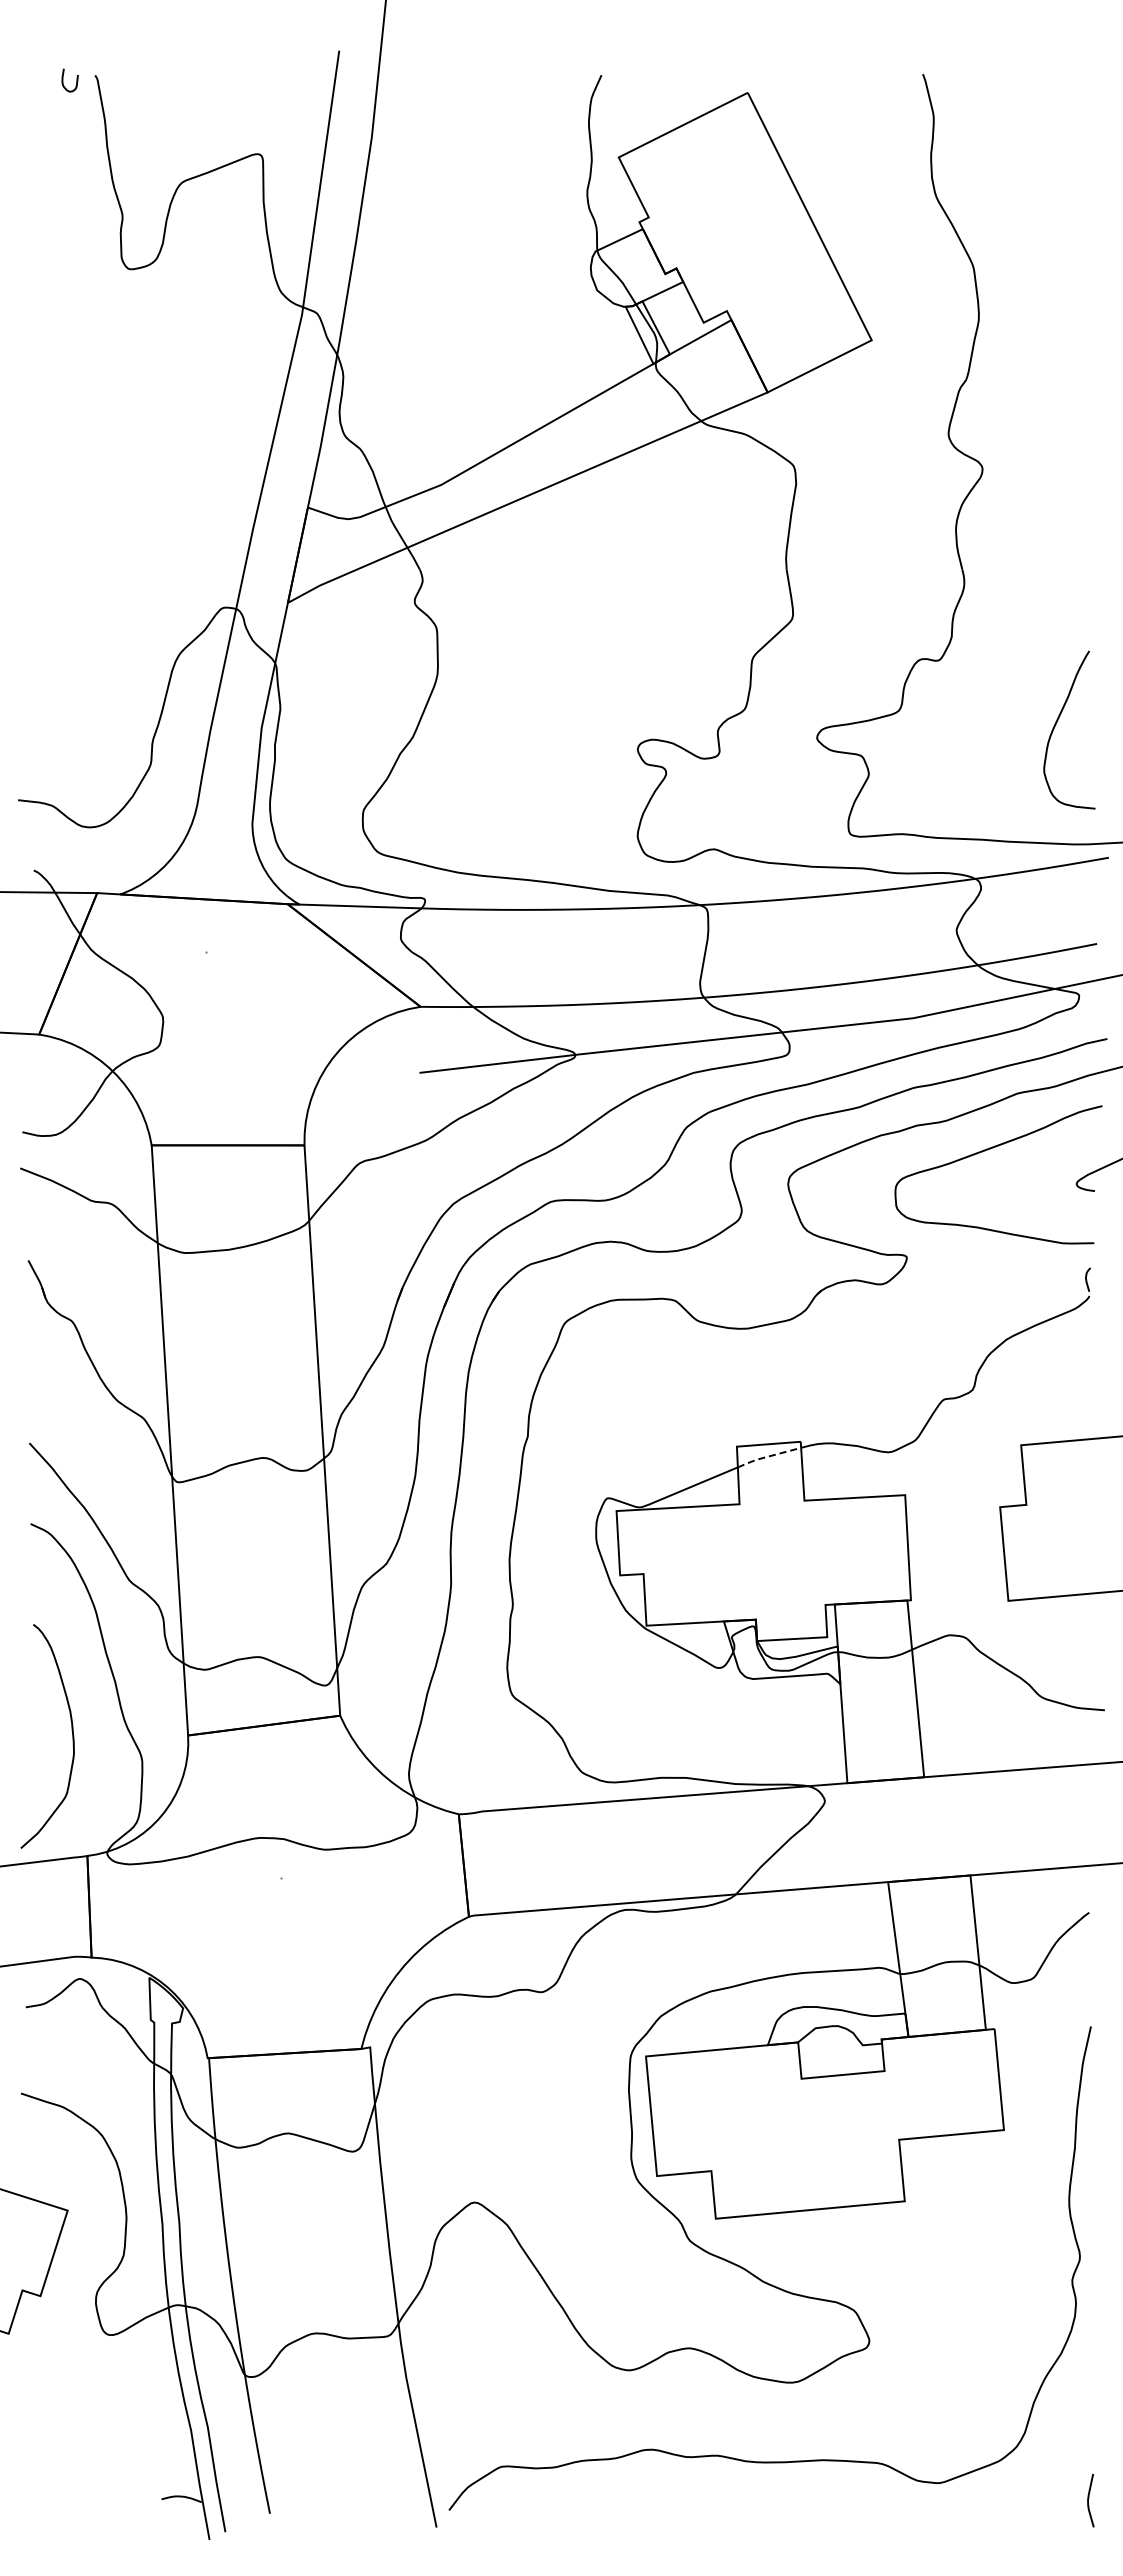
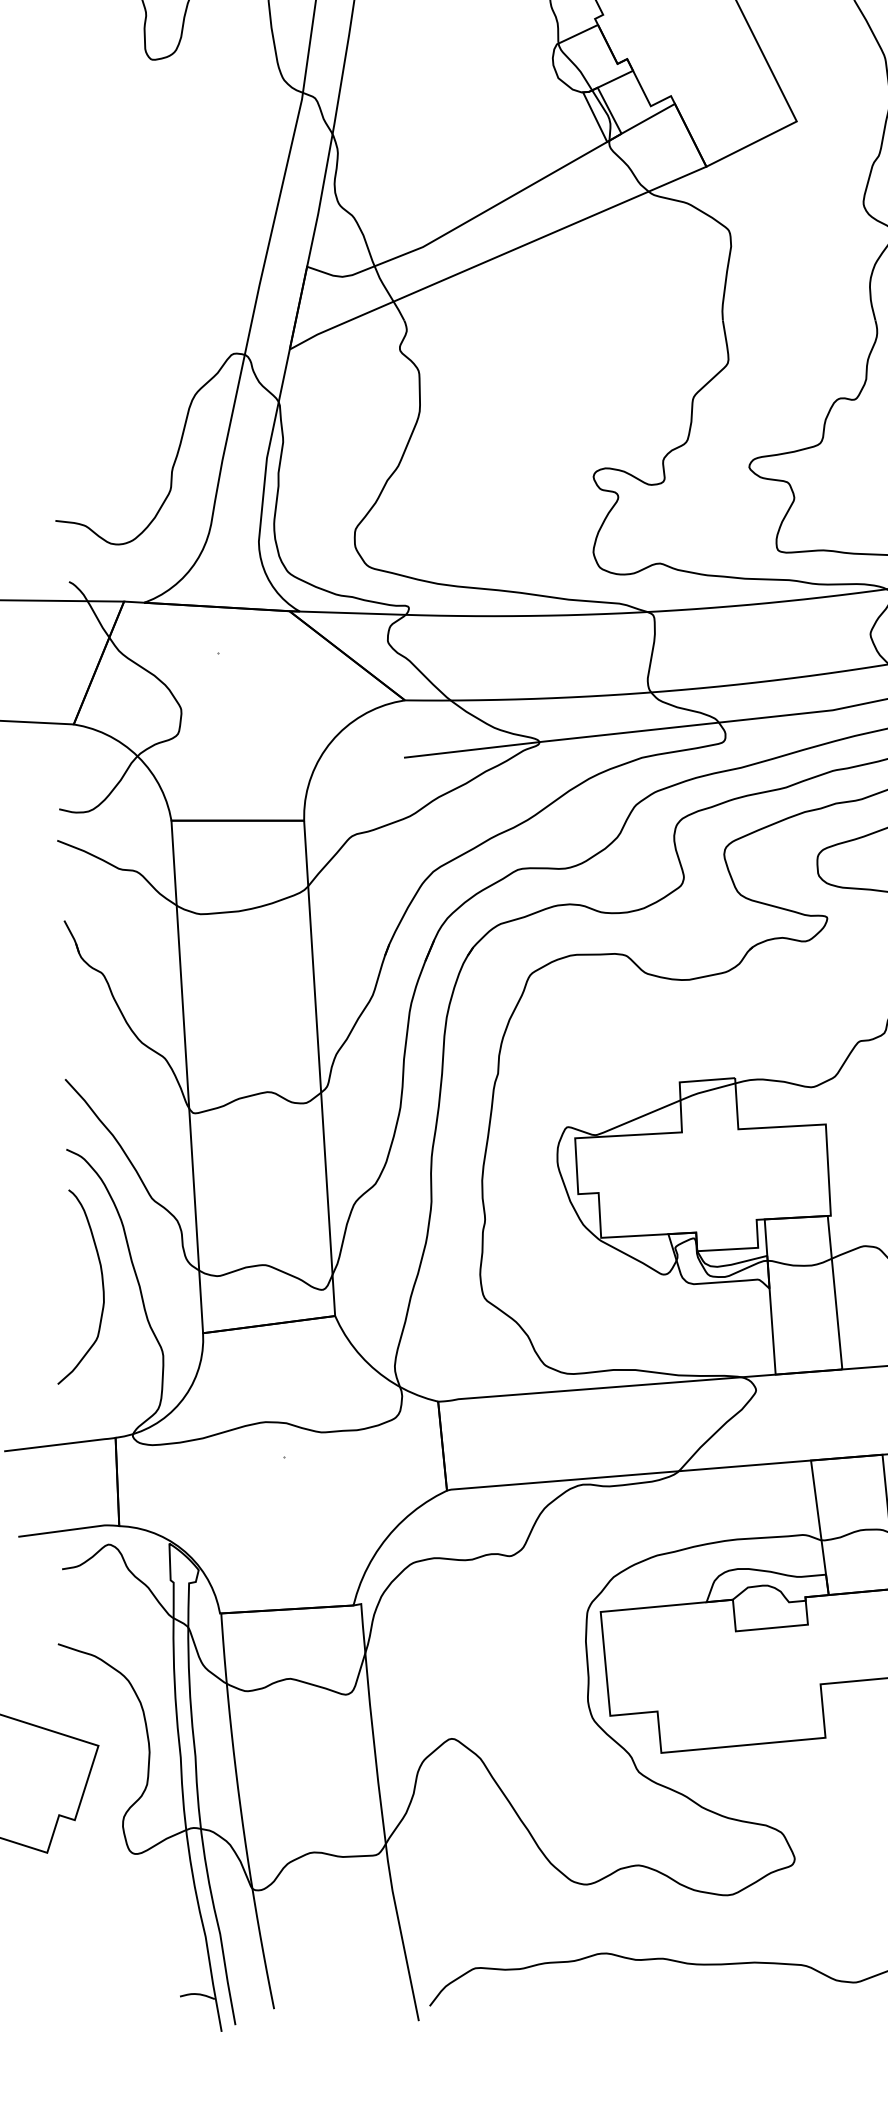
line: (767, 1456) -> (706, 1090), dashed -> solid
curve: (71, 1731) -> (101, 1282), moved

